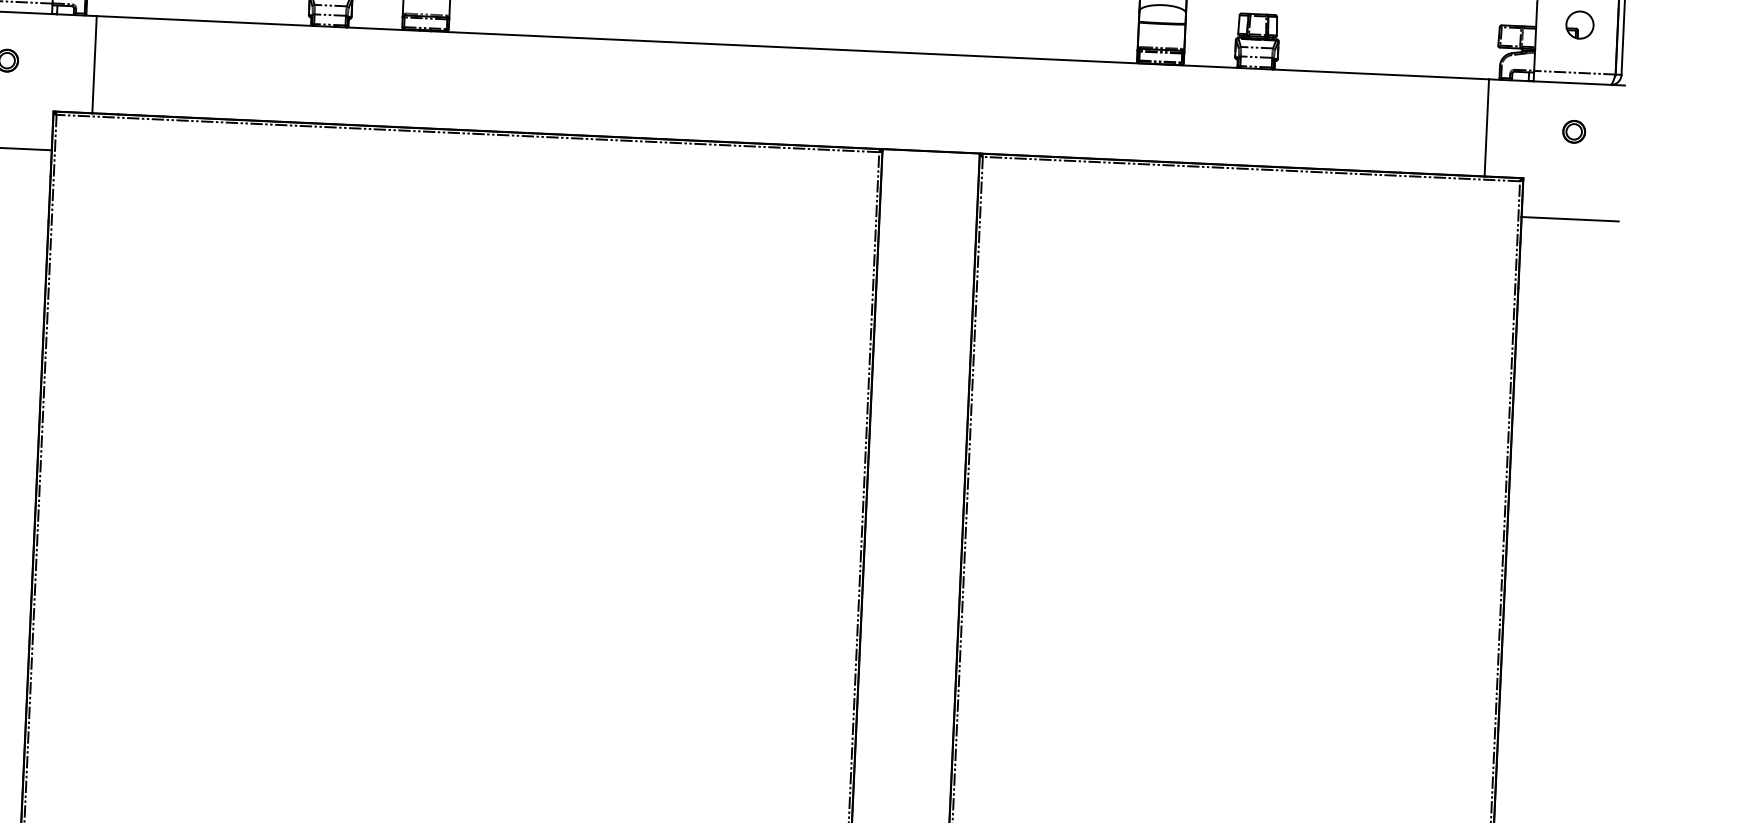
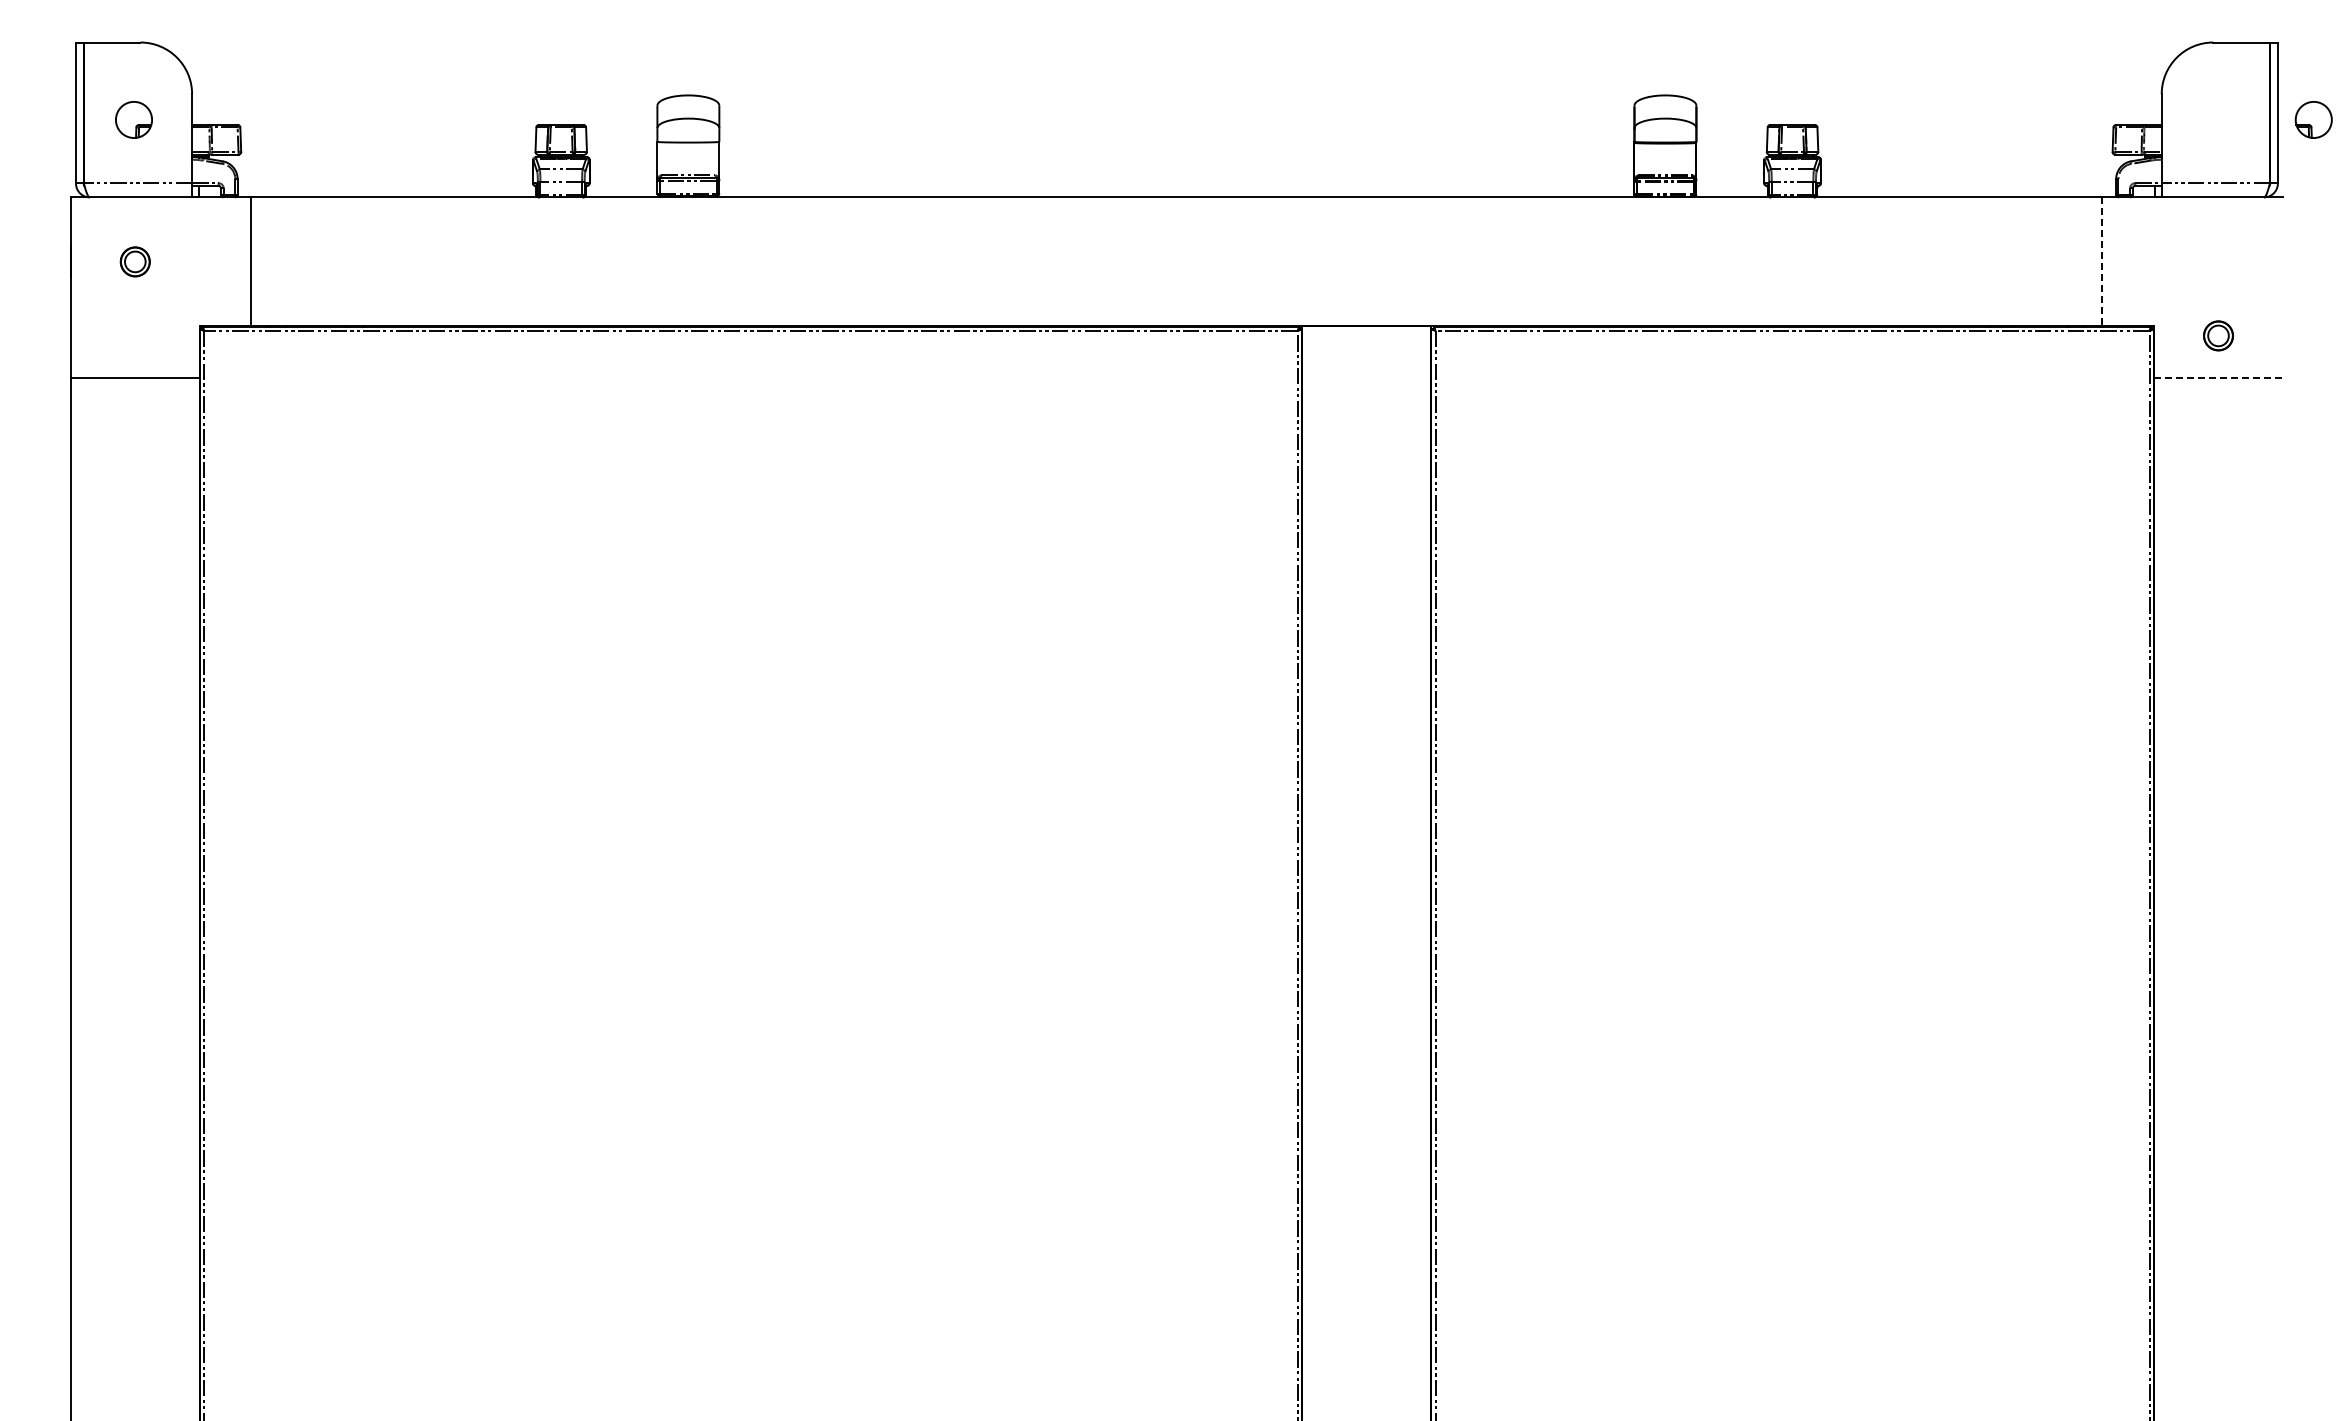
part: (1579, 24) -> (2313, 119), moved
line: (1486, 127) -> (2102, 261), solid -> dashed
part: (1574, 131) -> (2218, 335), moved
line: (1570, 219) -> (2218, 378), solid -> dashed

